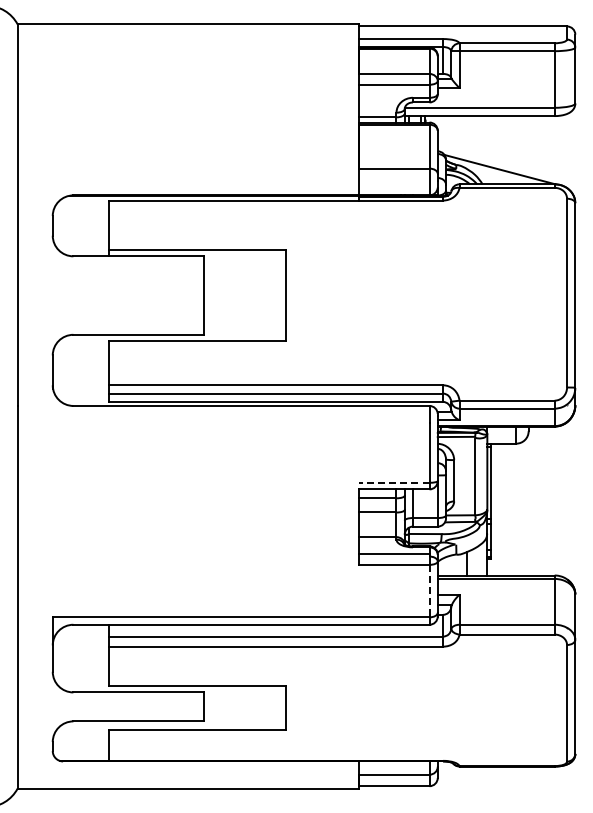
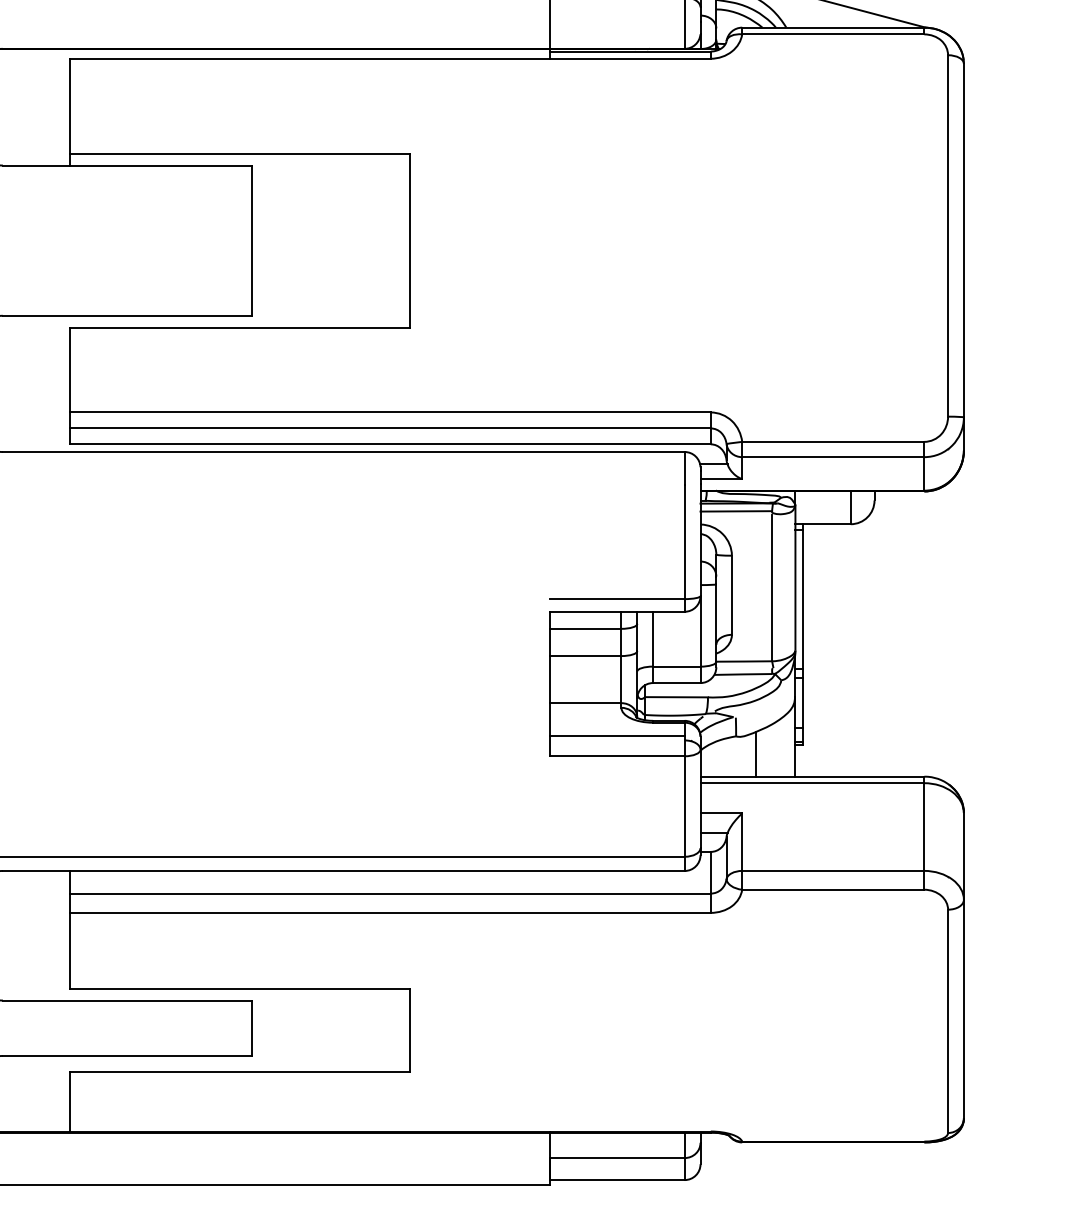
line: (393, 482) -> (615, 598), dashed -> solid
line: (429, 591) -> (684, 807), dashed -> solid

